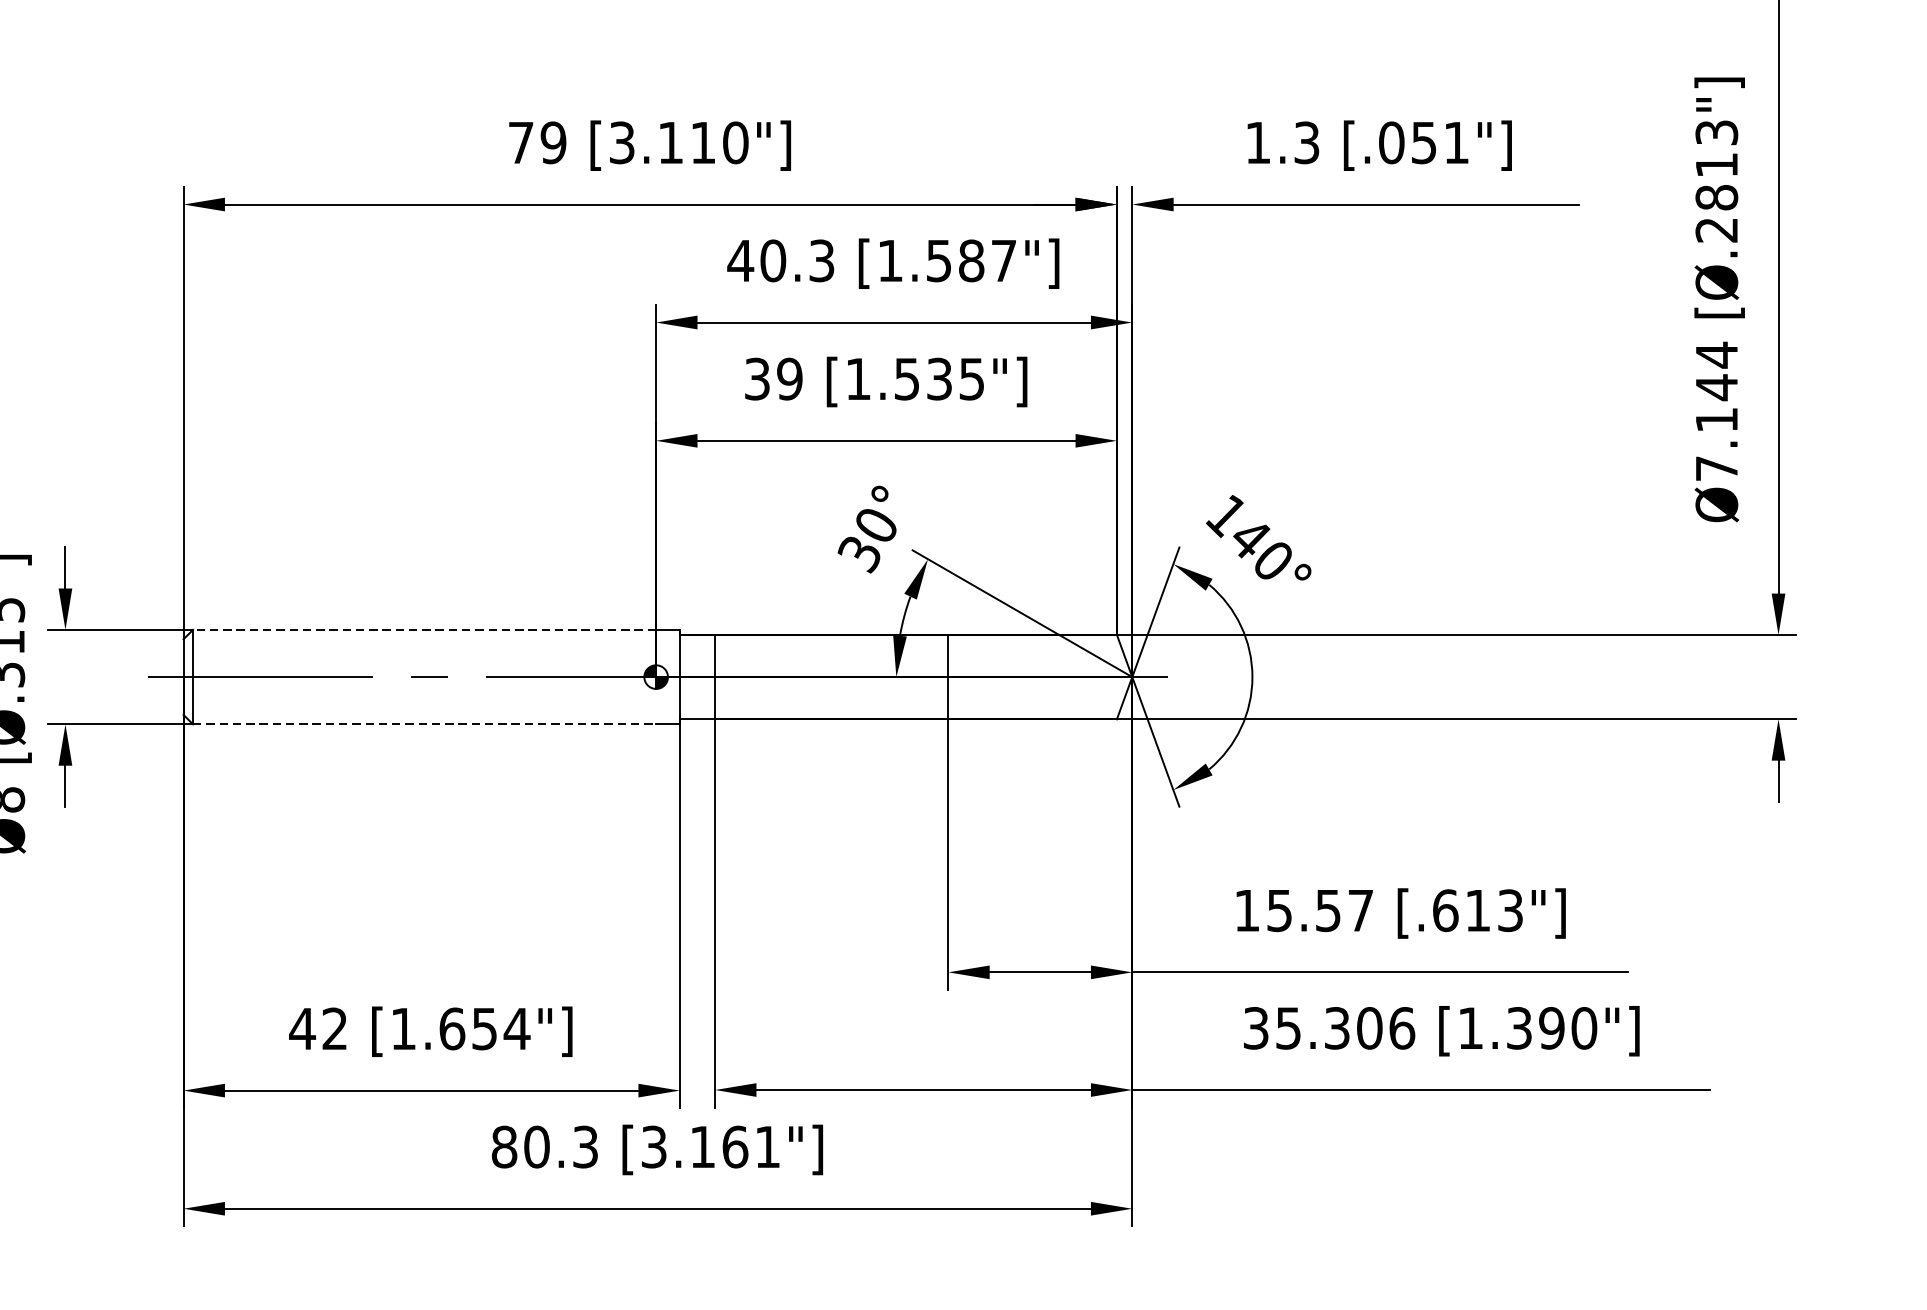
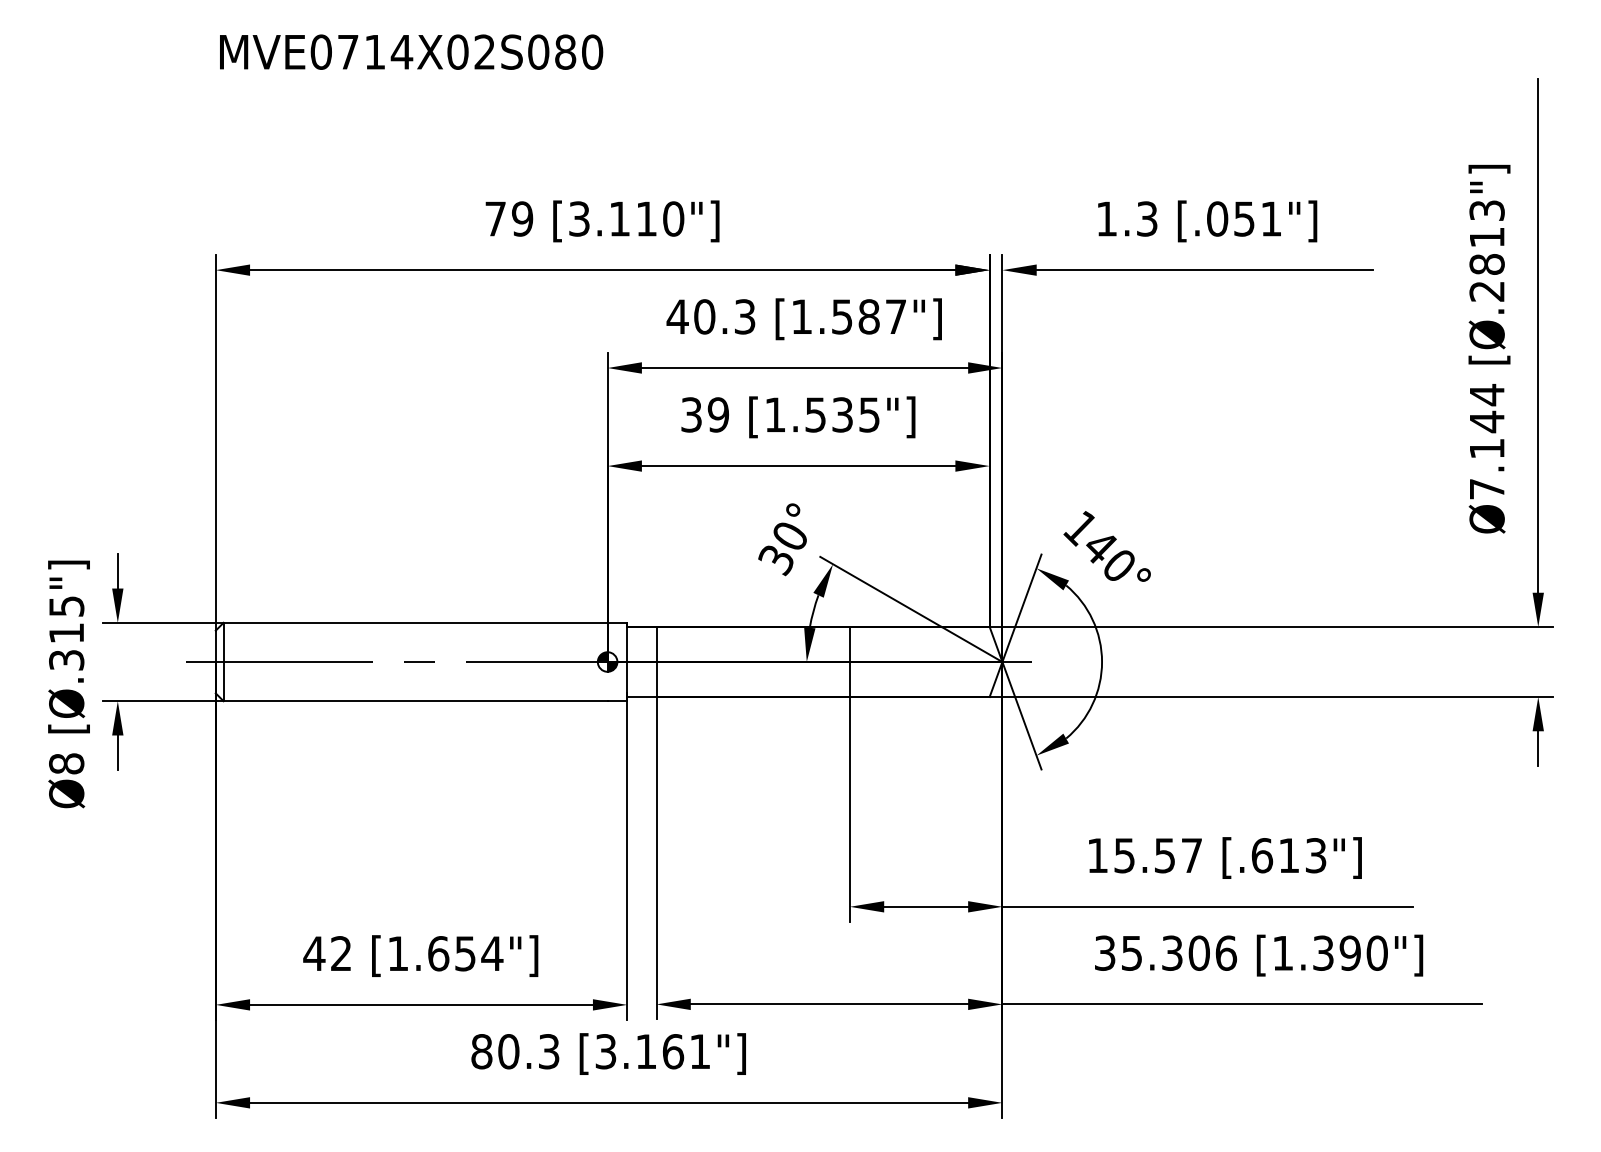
line: (424, 629) -> (415, 622), dashed -> solid
line: (425, 724) -> (416, 701), dashed -> solid

